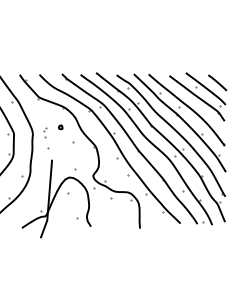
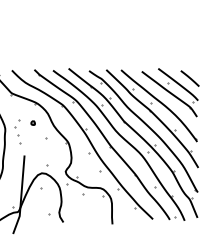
part: (45, 132) -> (17, 128), size x1.67

